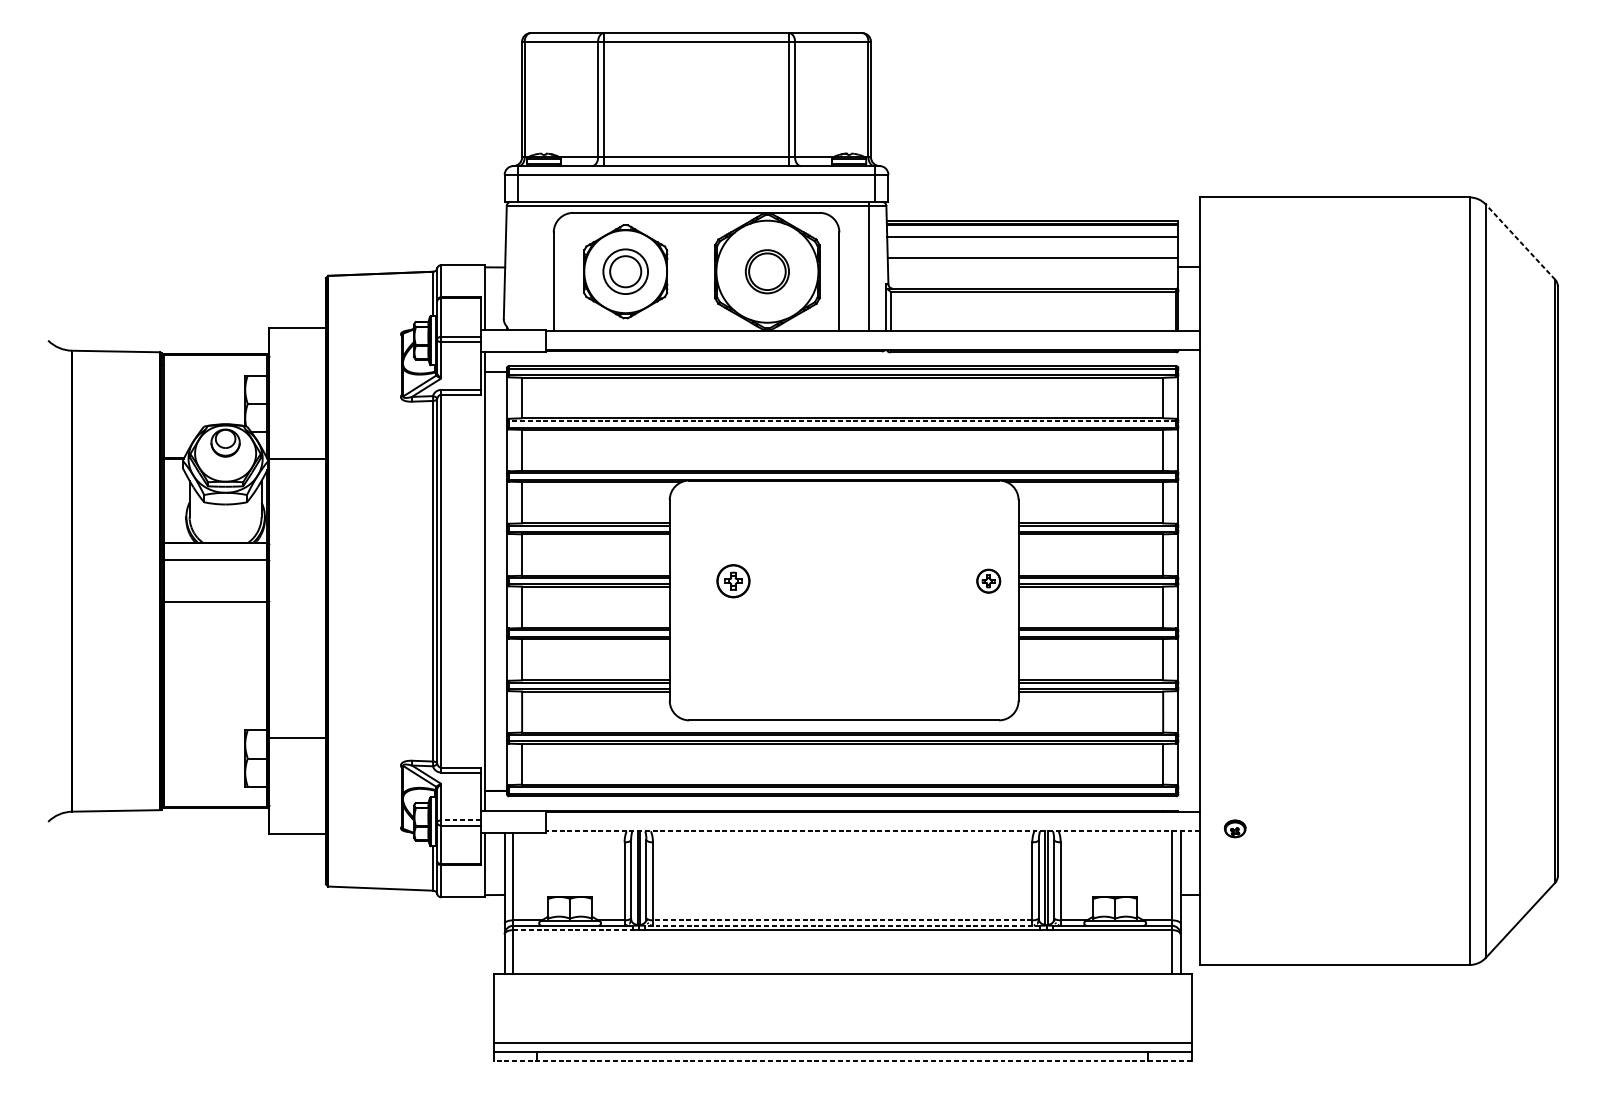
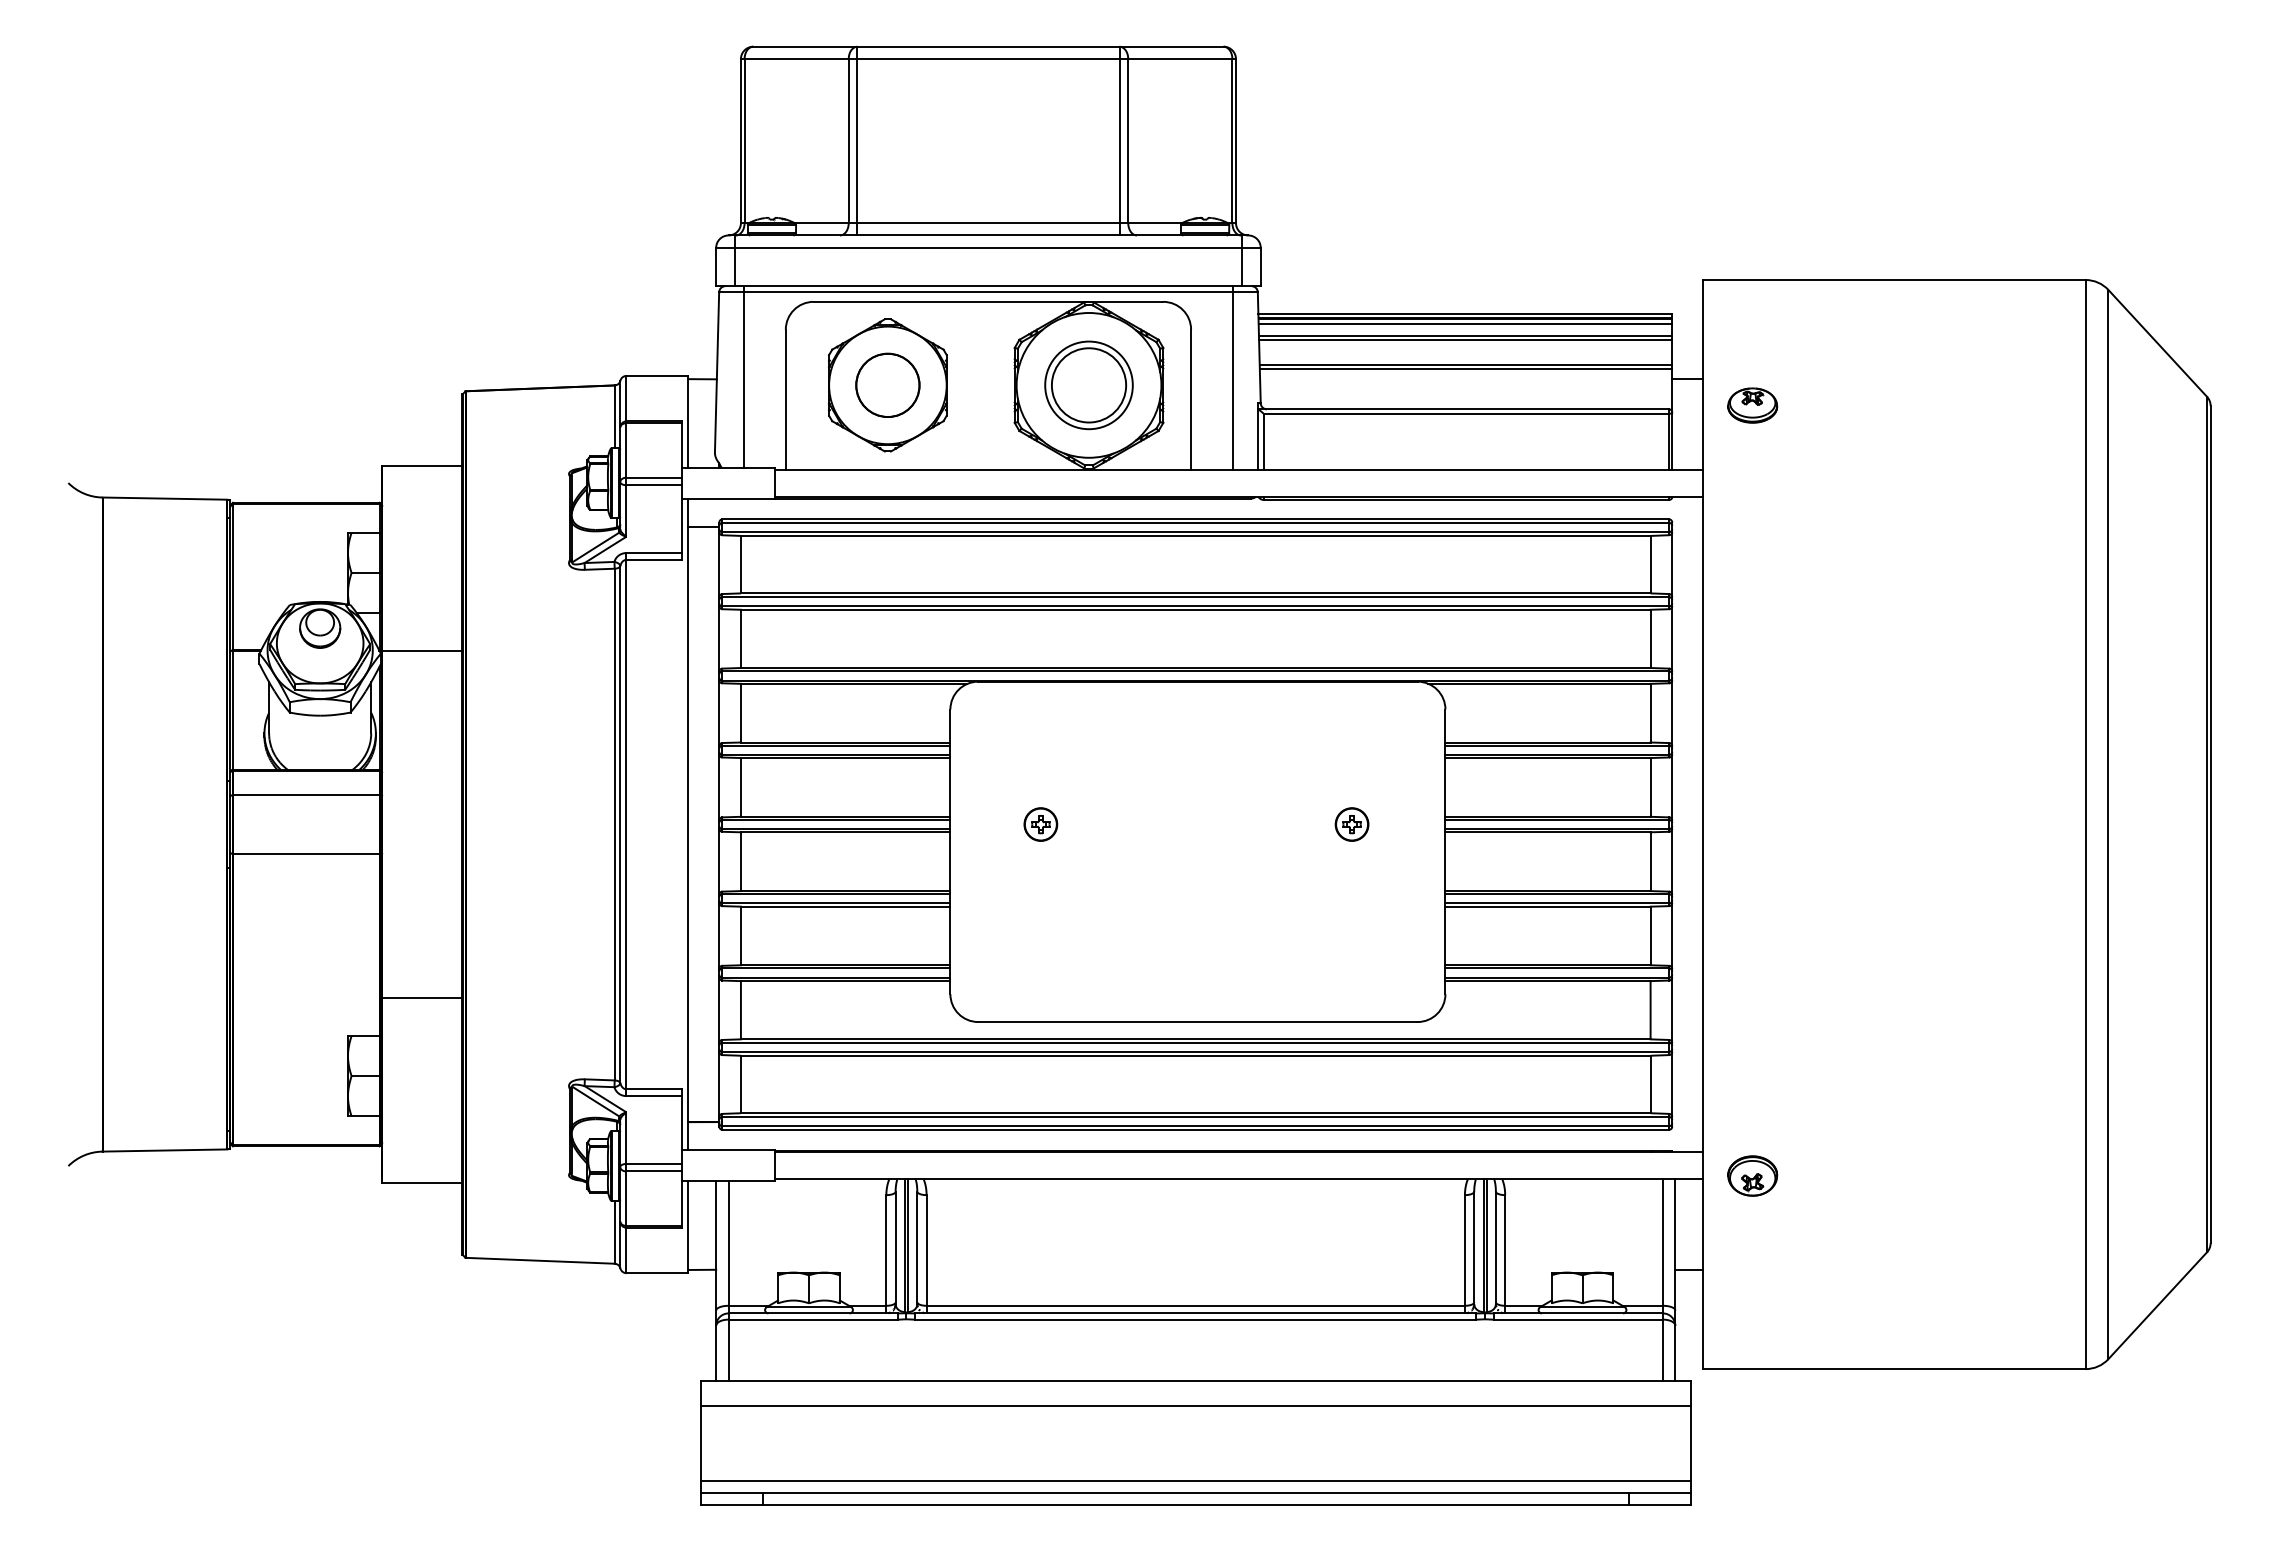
line: (1032, 228) -> (1465, 323), added
line: (1032, 240) -> (1465, 340), added
line: (1520, 242) -> (2157, 343), dashed -> solid
line: (1032, 260) -> (1465, 369), added
line: (524, 265) -> (744, 376), added
circle: (625, 271) -> (887, 384), size x1.43
part: (767, 271) -> (1088, 385), size x1.43
part: (1234, 285) -> (1752, 405), added
line: (842, 421) -> (1195, 597), dashed -> solid
part: (733, 581) -> (1040, 824), size x0.71
part: (988, 581) -> (1351, 824), moved
line: (297, 737) -> (422, 997), moved
line: (461, 820) -> (654, 1163), dashed -> solid
part: (1234, 828) -> (1752, 1175), size x1.67
line: (872, 831) -> (1238, 1179), dashed -> solid
line: (842, 920) -> (1195, 1305), dashed -> solid
line: (842, 925) -> (1195, 1313), dashed -> solid
line: (573, 930) -> (813, 1319), dashed -> solid
line: (842, 991) -> (1195, 1406), added
line: (842, 1061) -> (1195, 1505), dashed -> solid

